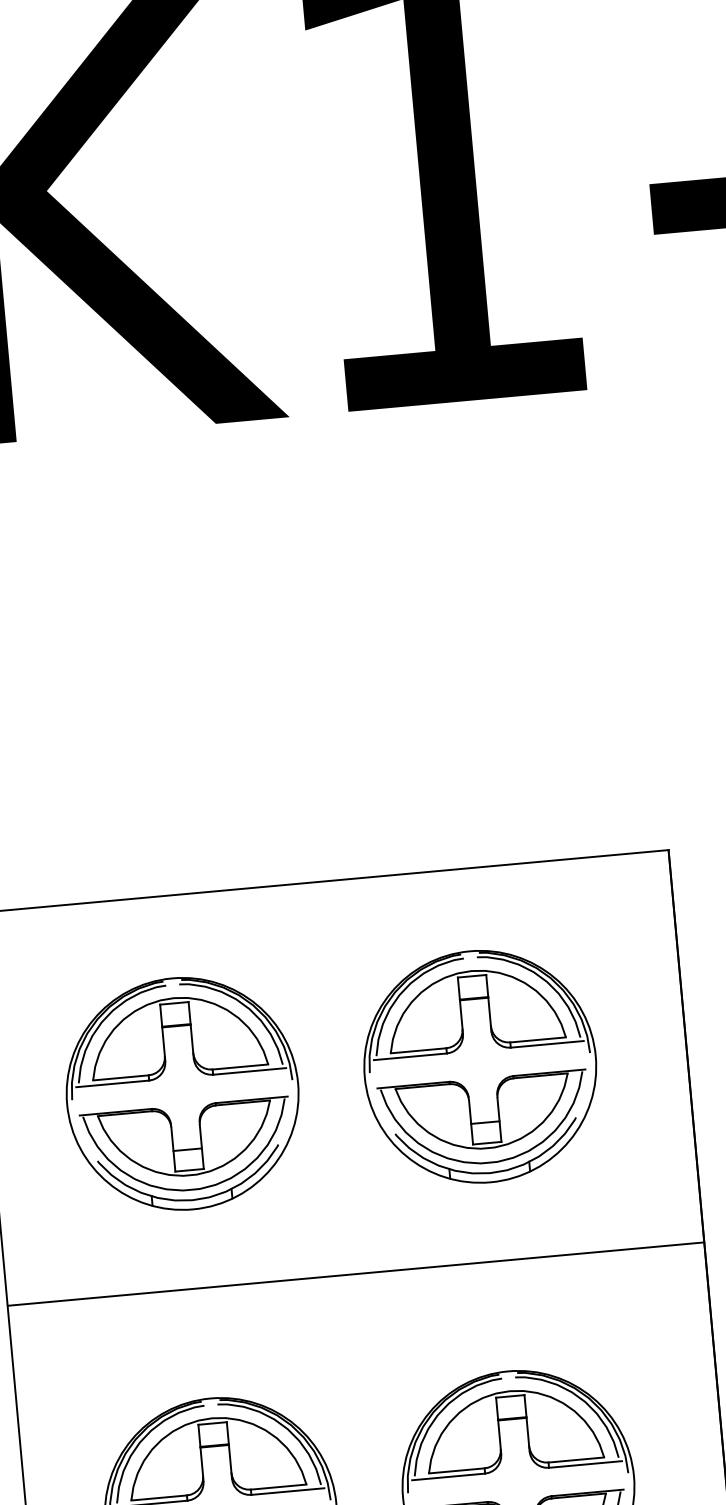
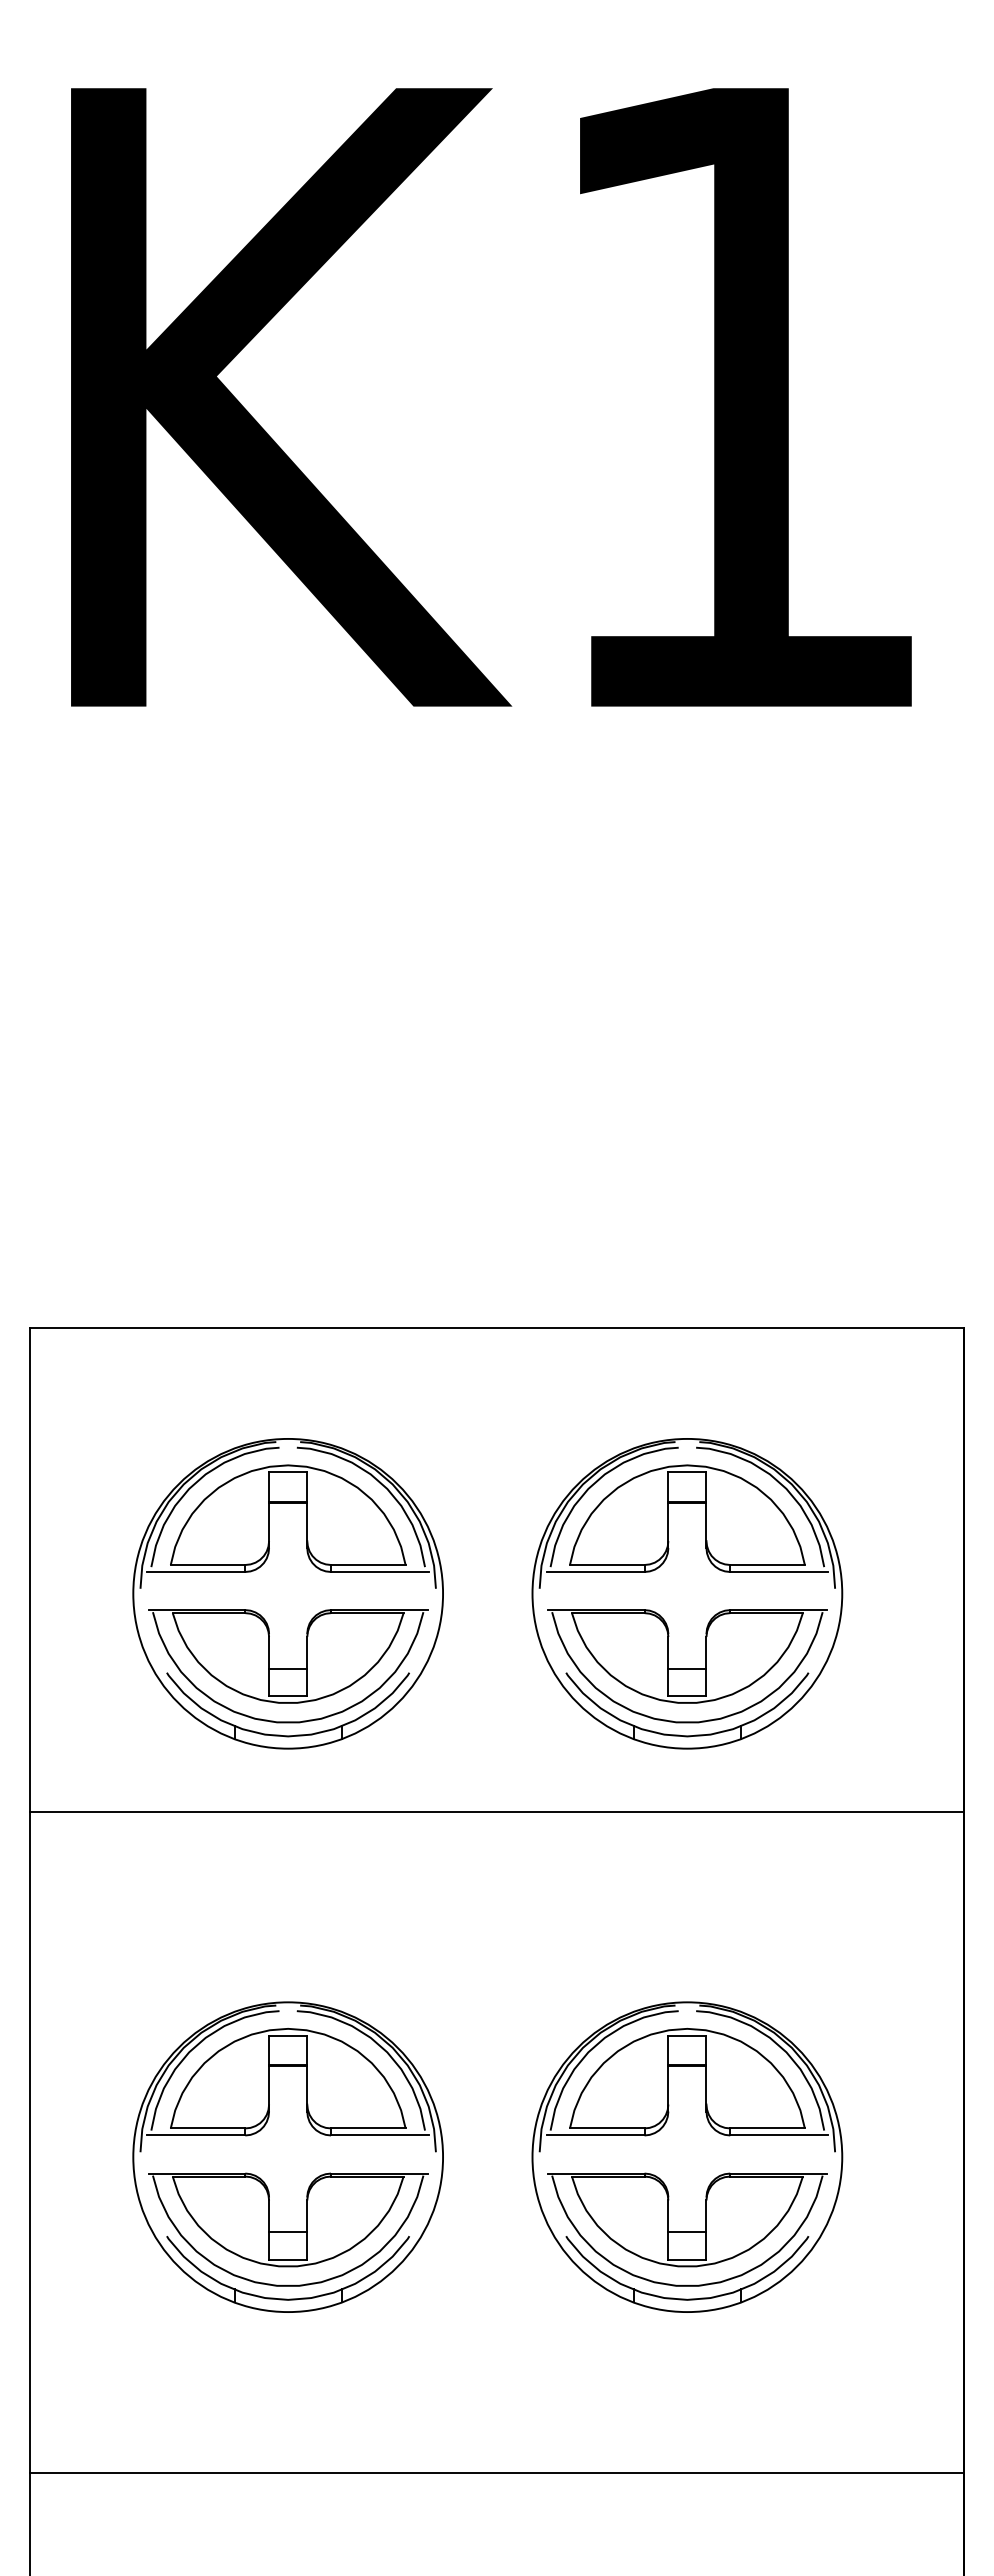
line: (356, 1274) -> (497, 1812), moved

